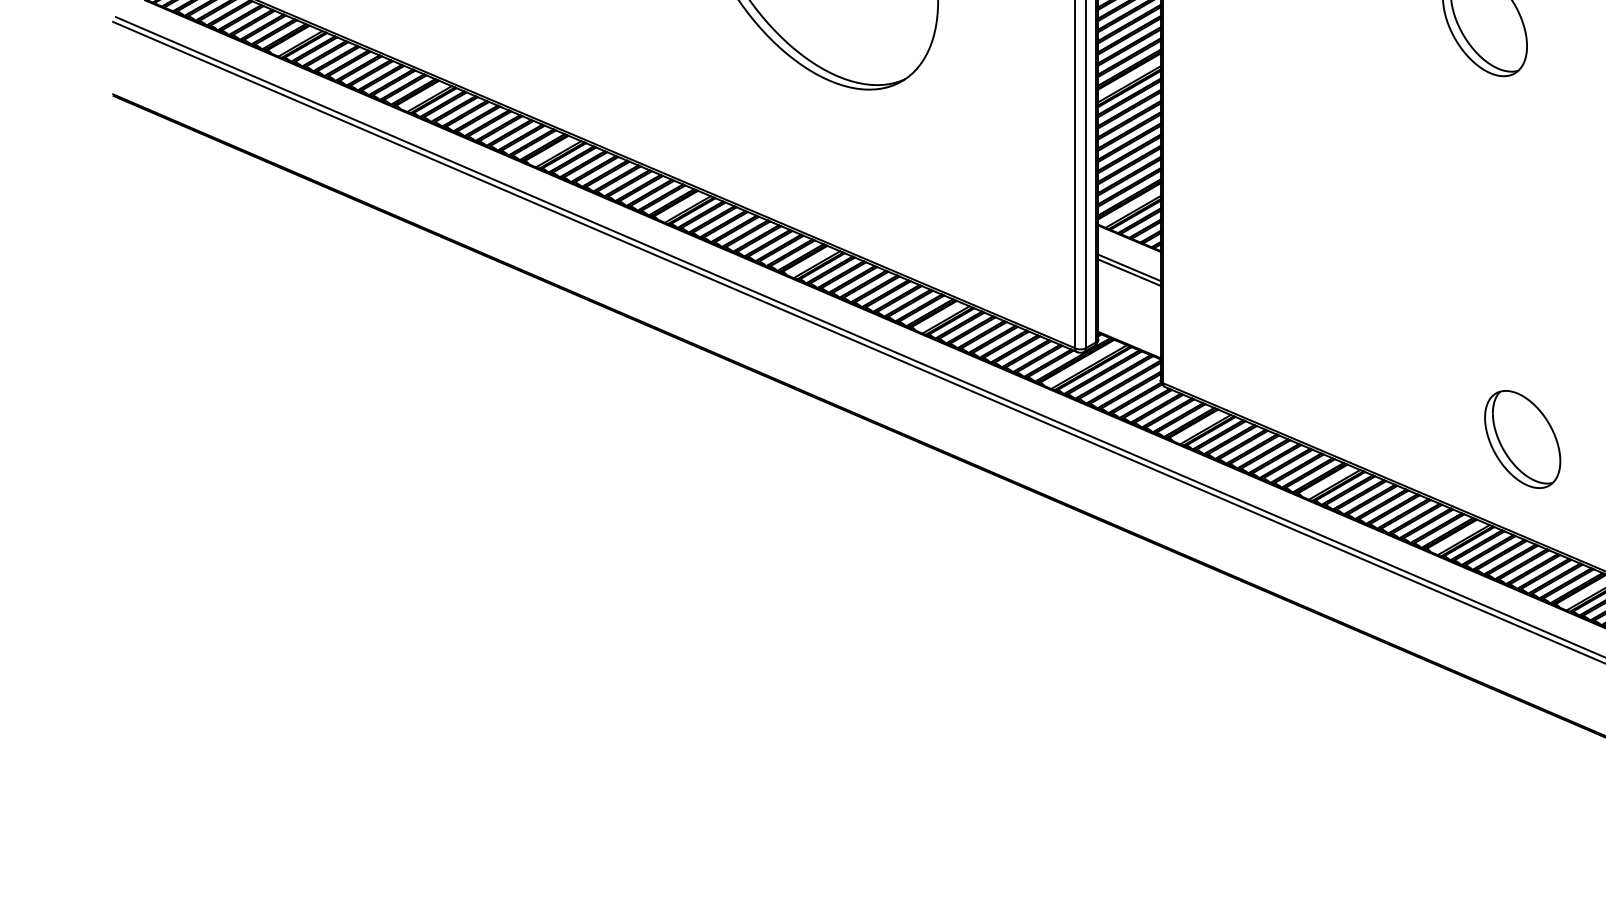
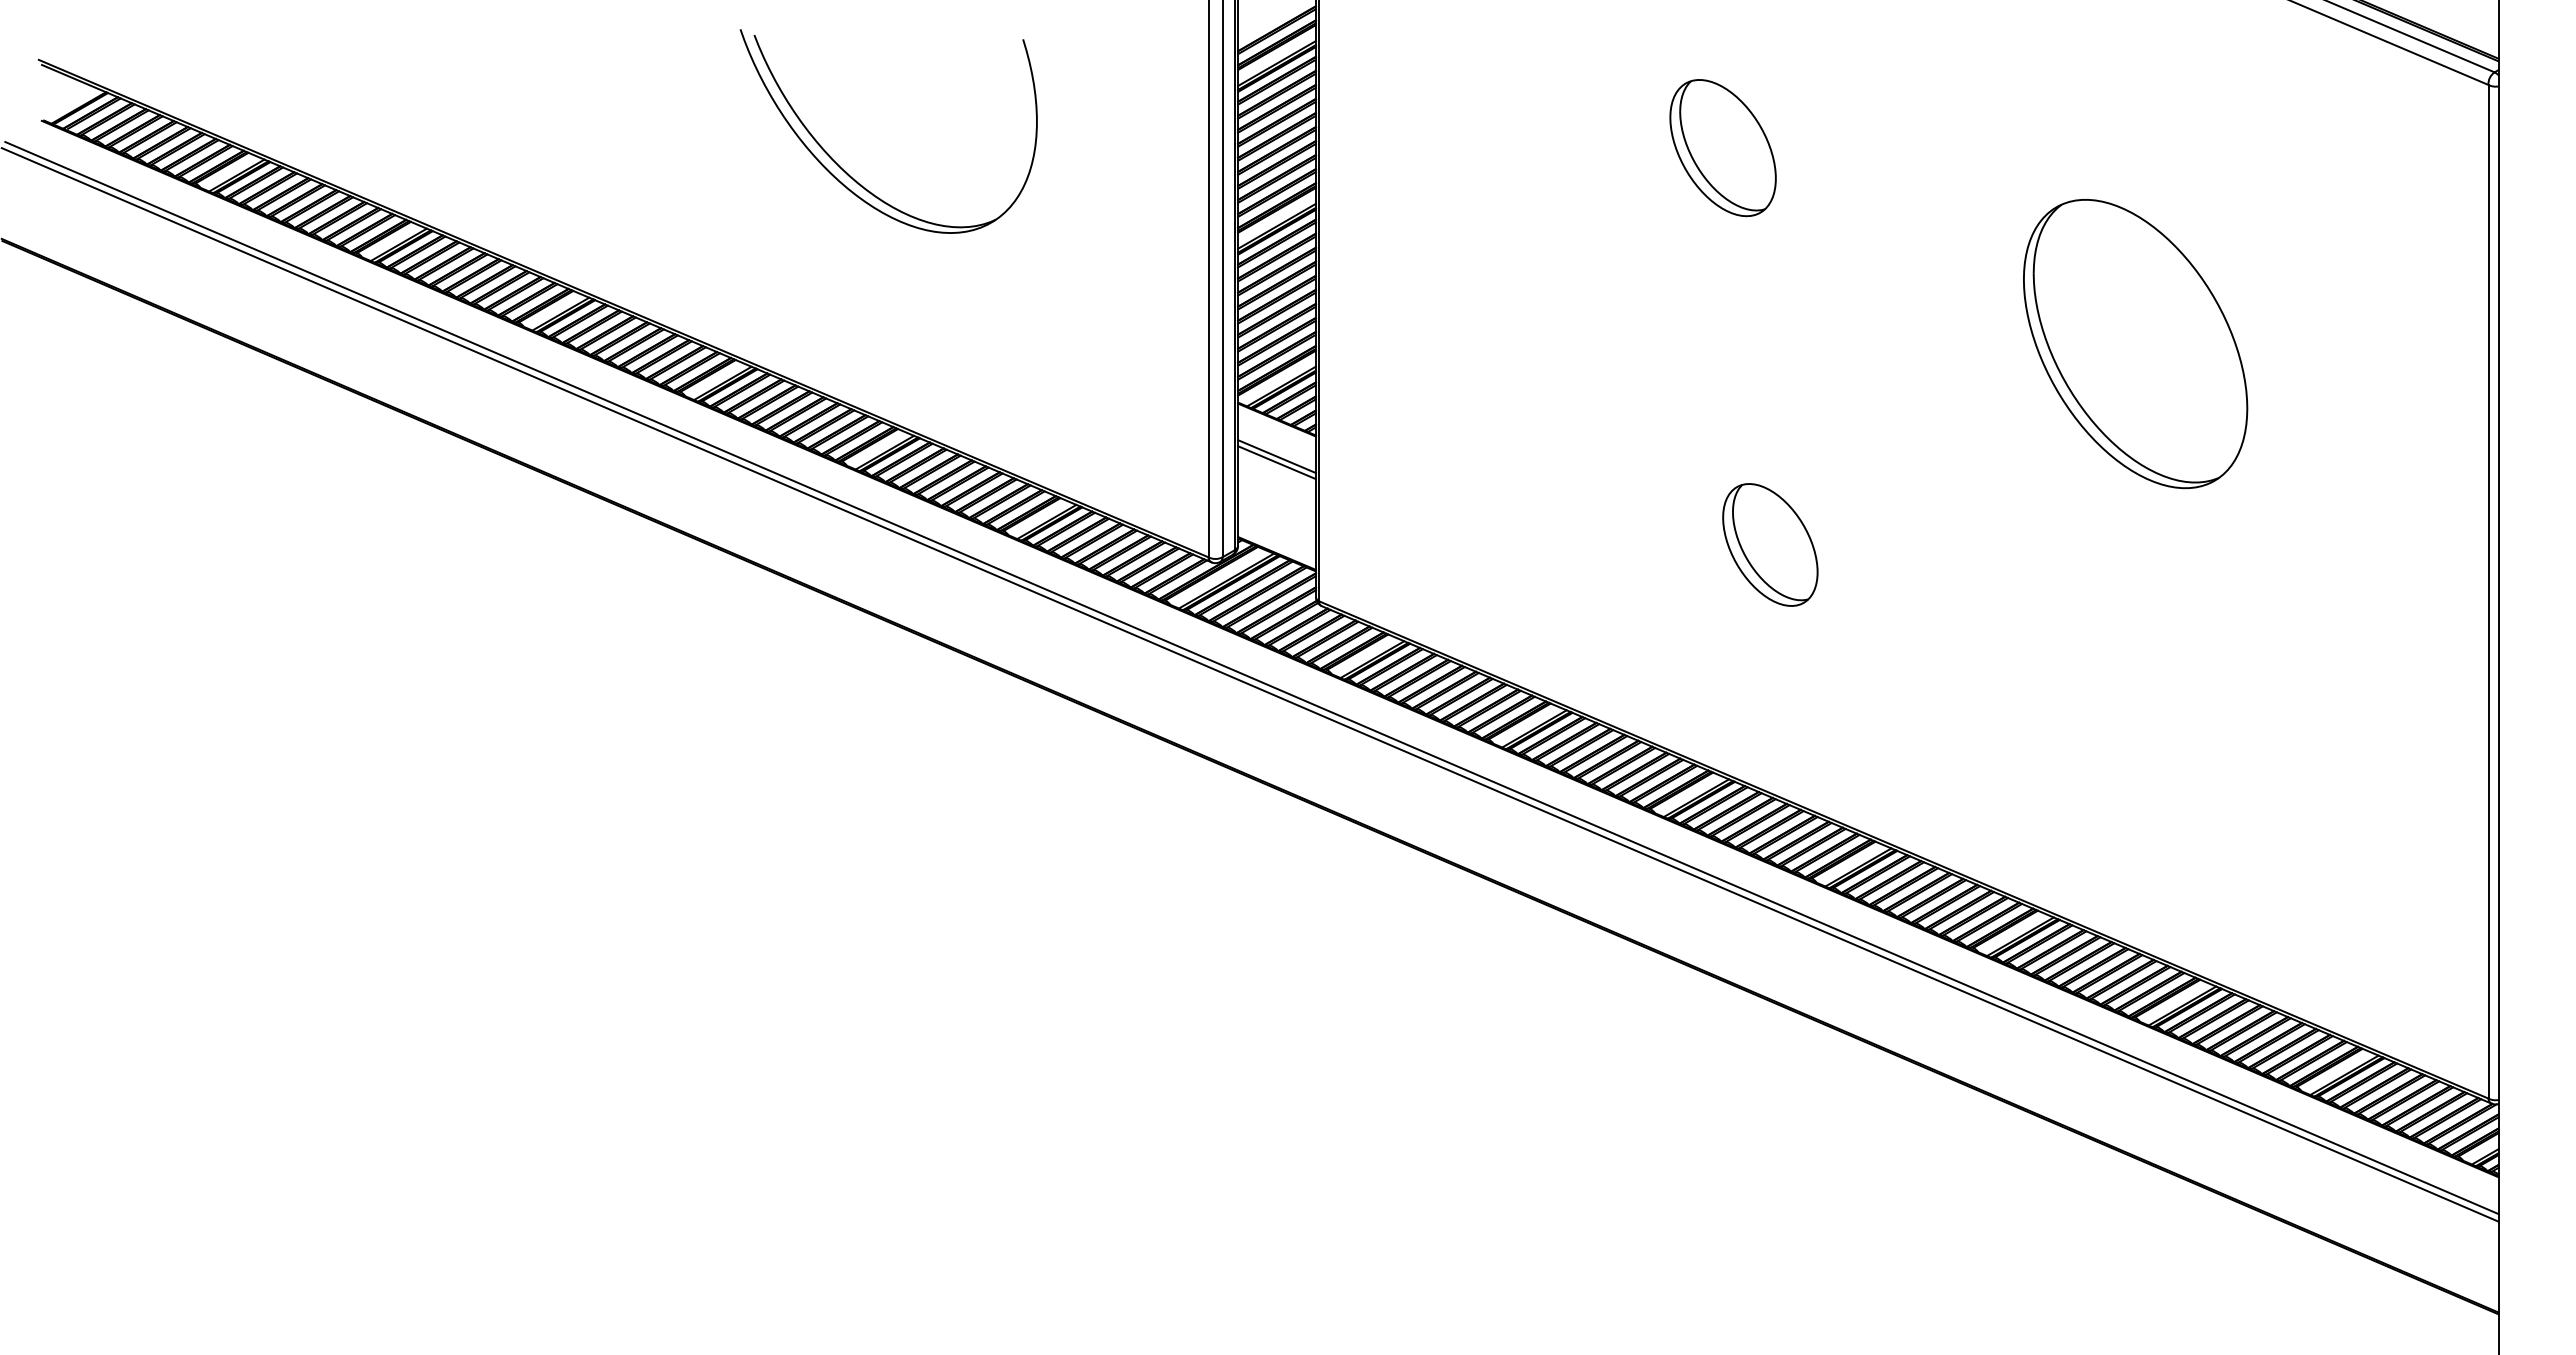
part: (1522, 439) -> (1770, 544), moved

